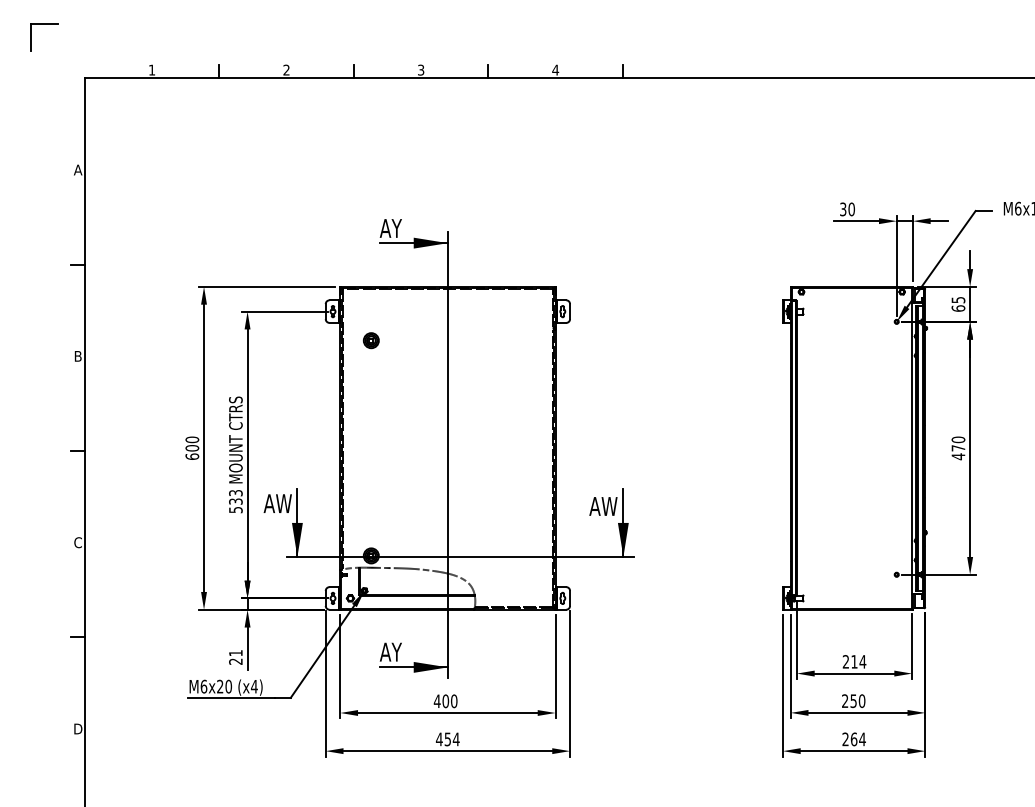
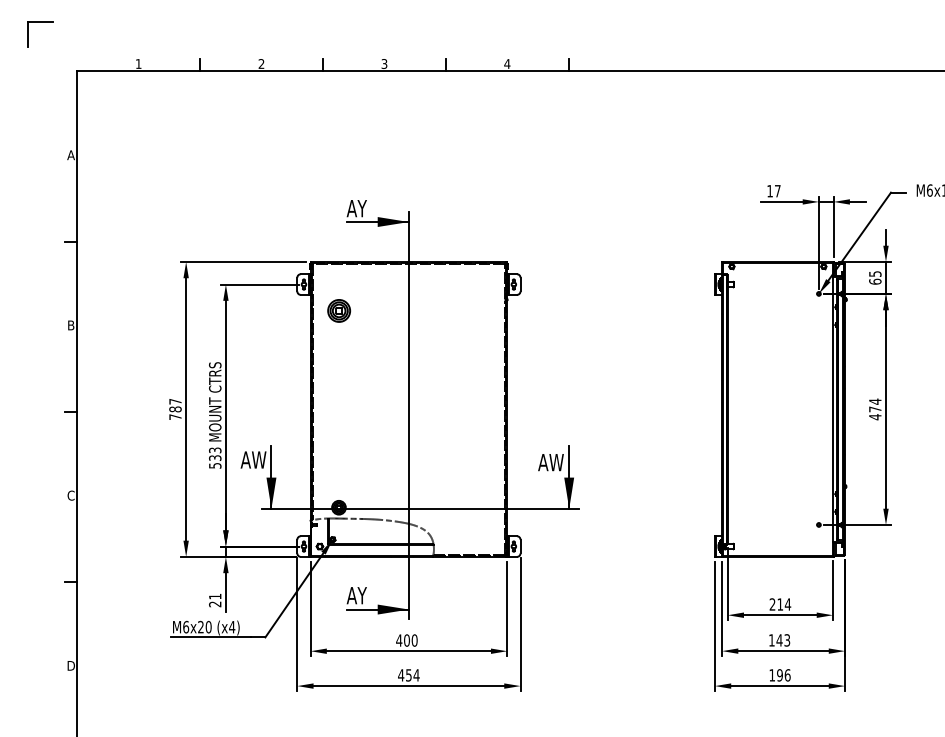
text: (847, 209) -> (773, 191), 30 -> 17
part: (370, 340) -> (338, 310), size x1.6
text: (958, 439) -> (875, 401), 470 -> 474
text: (192, 447) -> (175, 408), 600 -> 787
text: (853, 701) -> (779, 640), 250 -> 143
text: (853, 739) -> (779, 675), 264 -> 196

